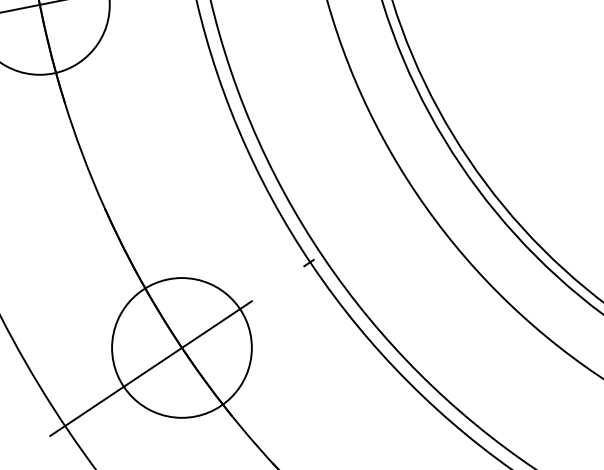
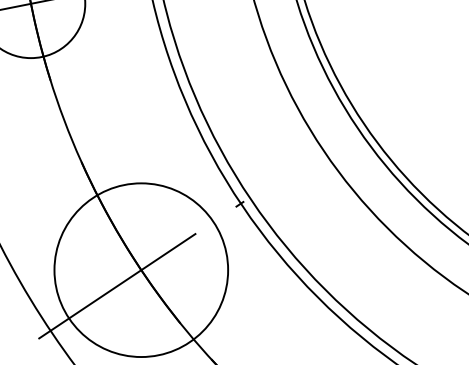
circle: (182, 347) -> (141, 269), size x1.6

